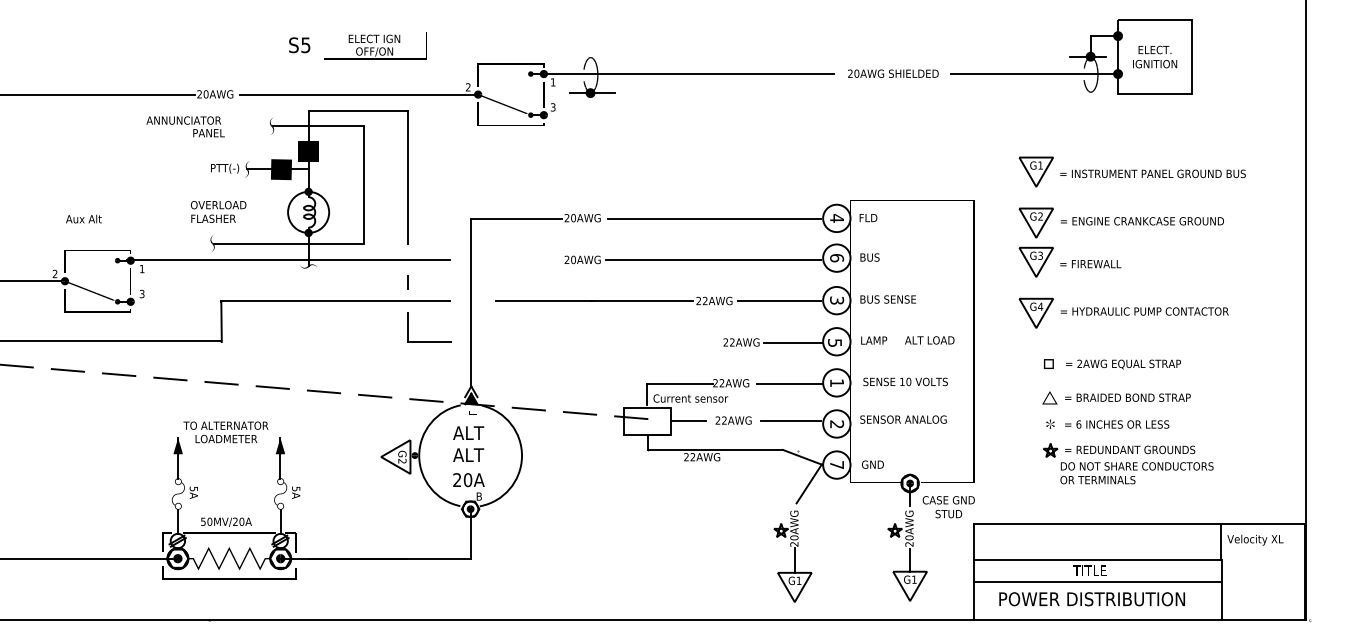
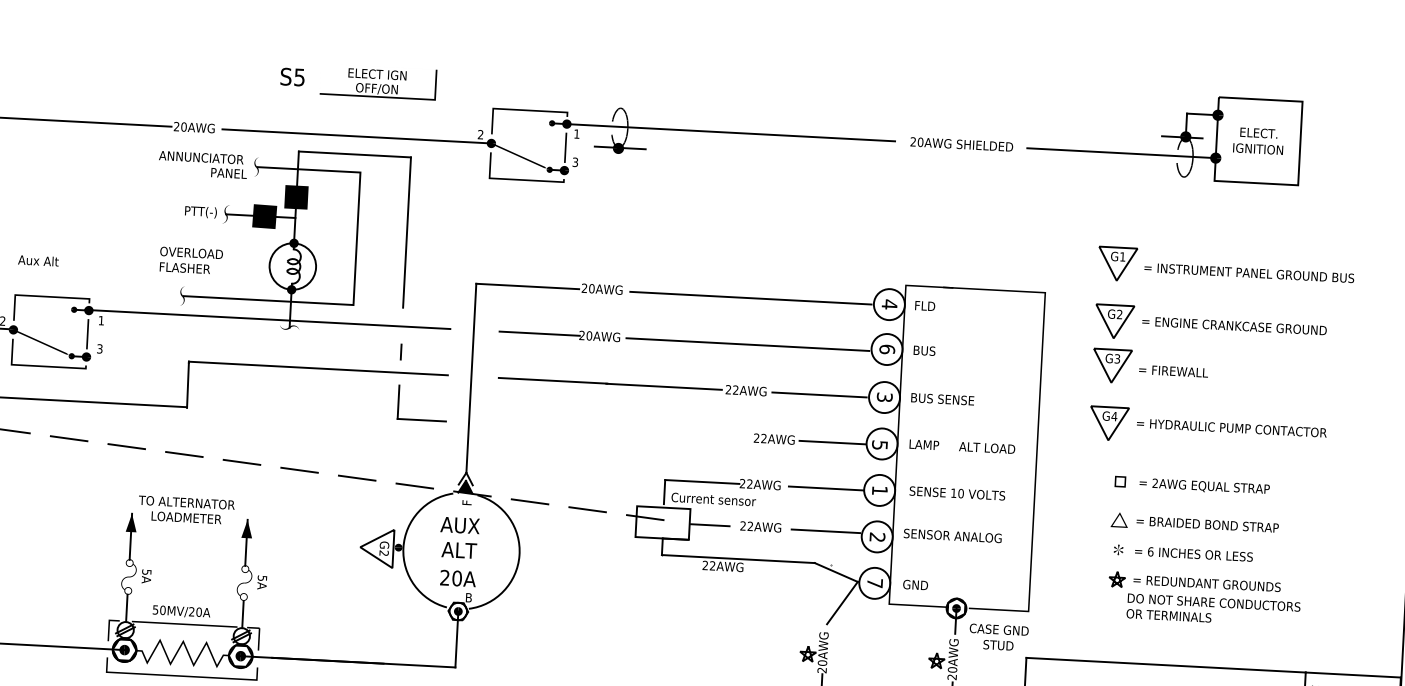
text: (185, 126) -> (202, 164), moved
line: (529, 260) -> (539, 333), added
text: (468, 433) -> (460, 525), ALT -> AUX

